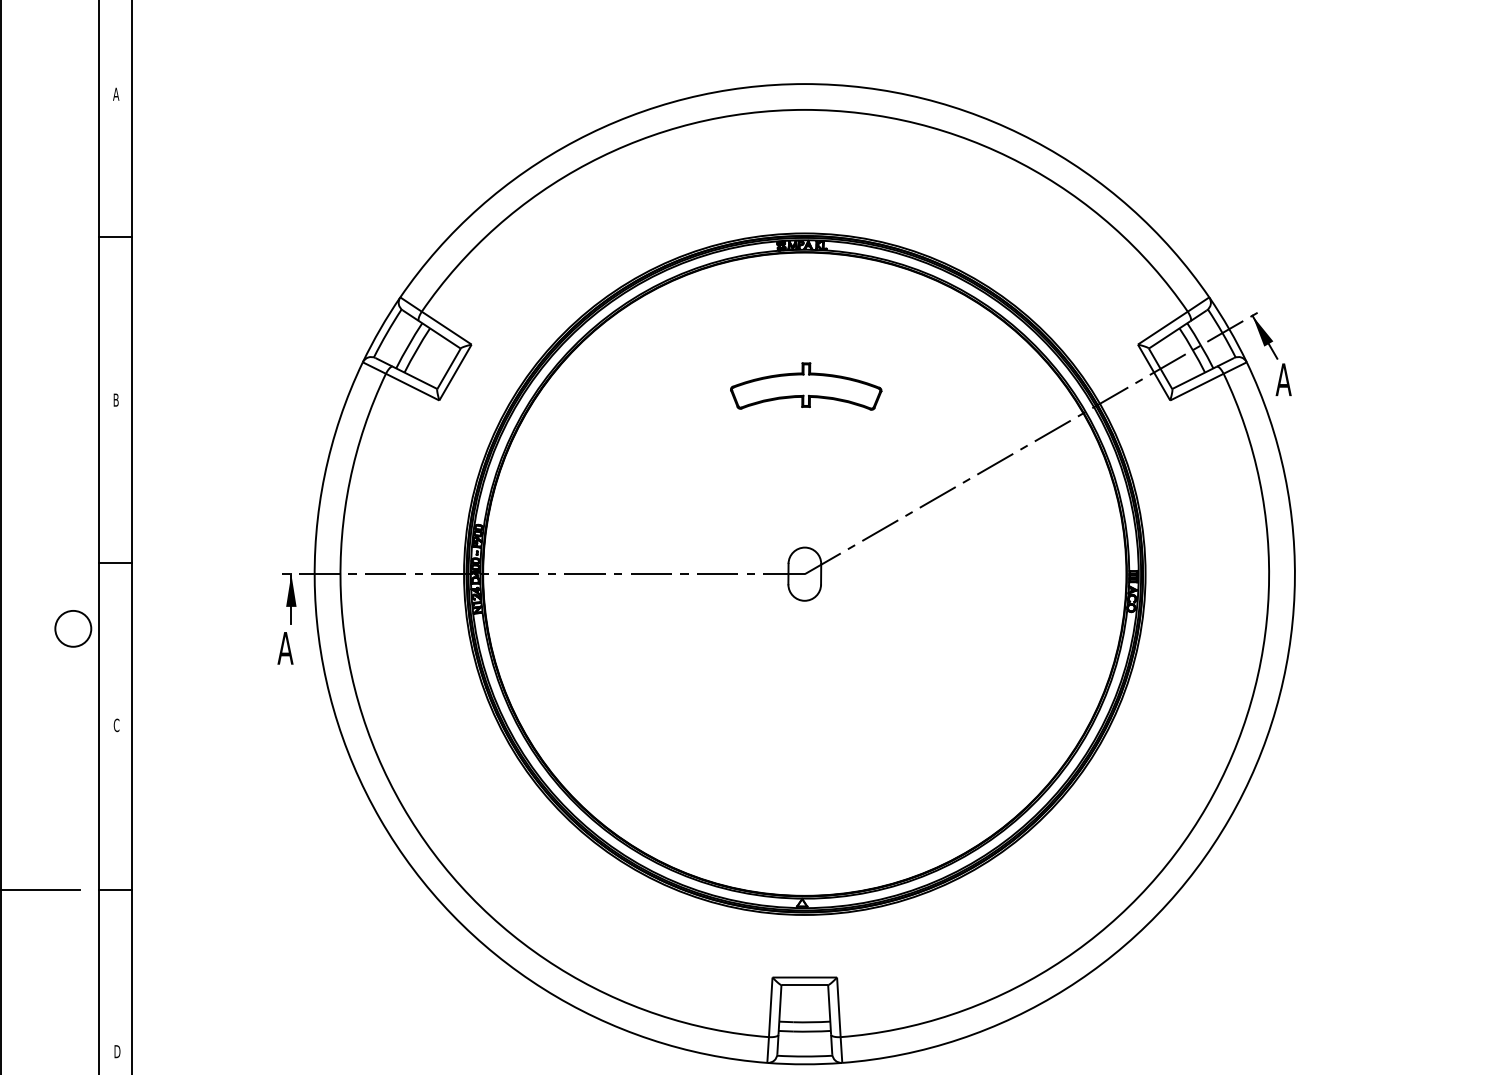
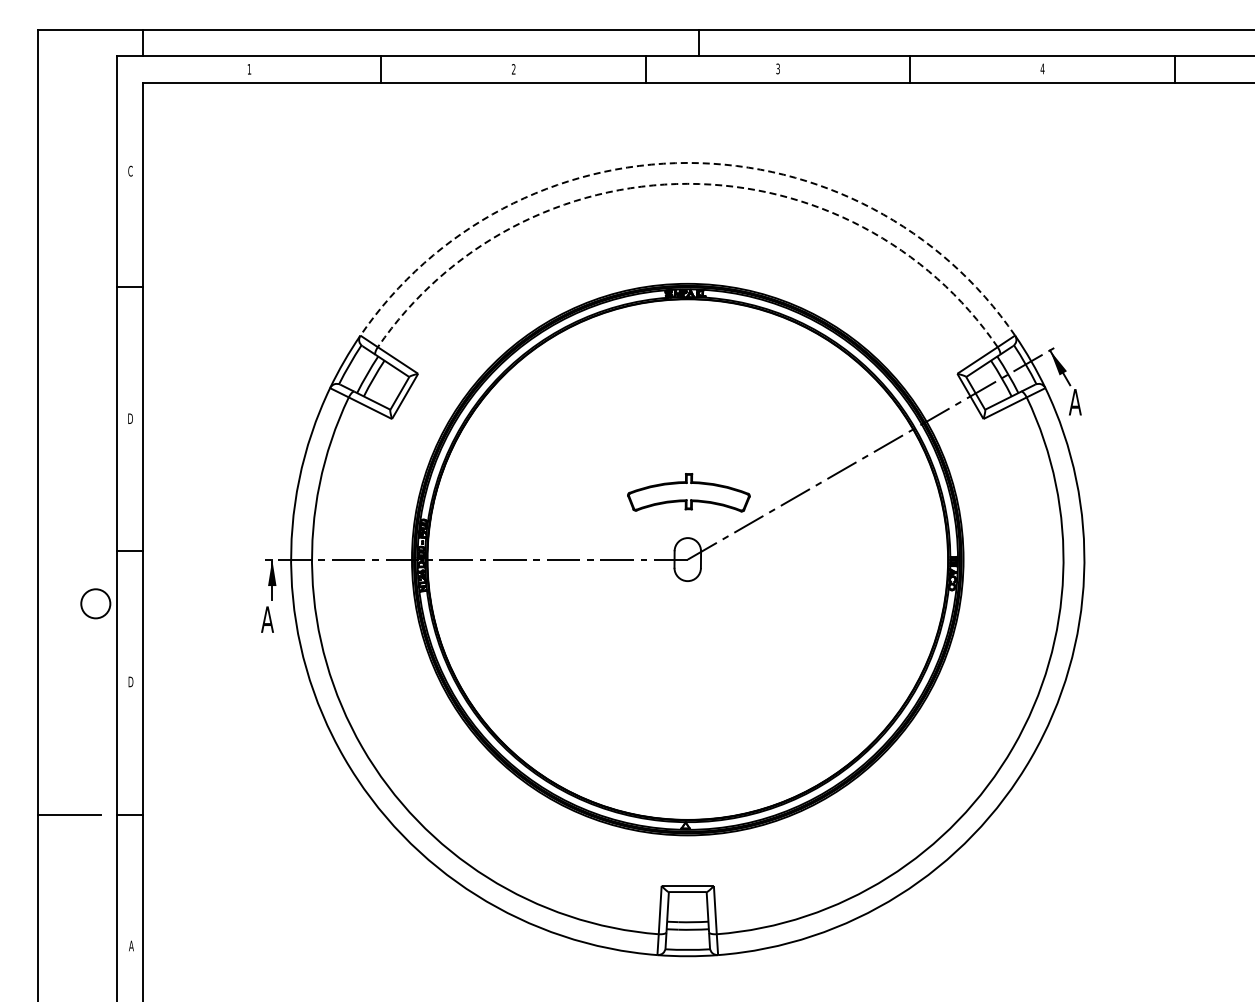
arc: (804, 83) -> (687, 162), solid -> dashed
text: (116, 93) -> (130, 170), A -> C
arc: (804, 109) -> (687, 183), solid -> dashed
part: (805, 386) -> (688, 492), moved
text: (116, 399) -> (130, 418), B -> D
text: (116, 724) -> (130, 681), C -> D
text: (117, 1051) -> (131, 945), D -> A

